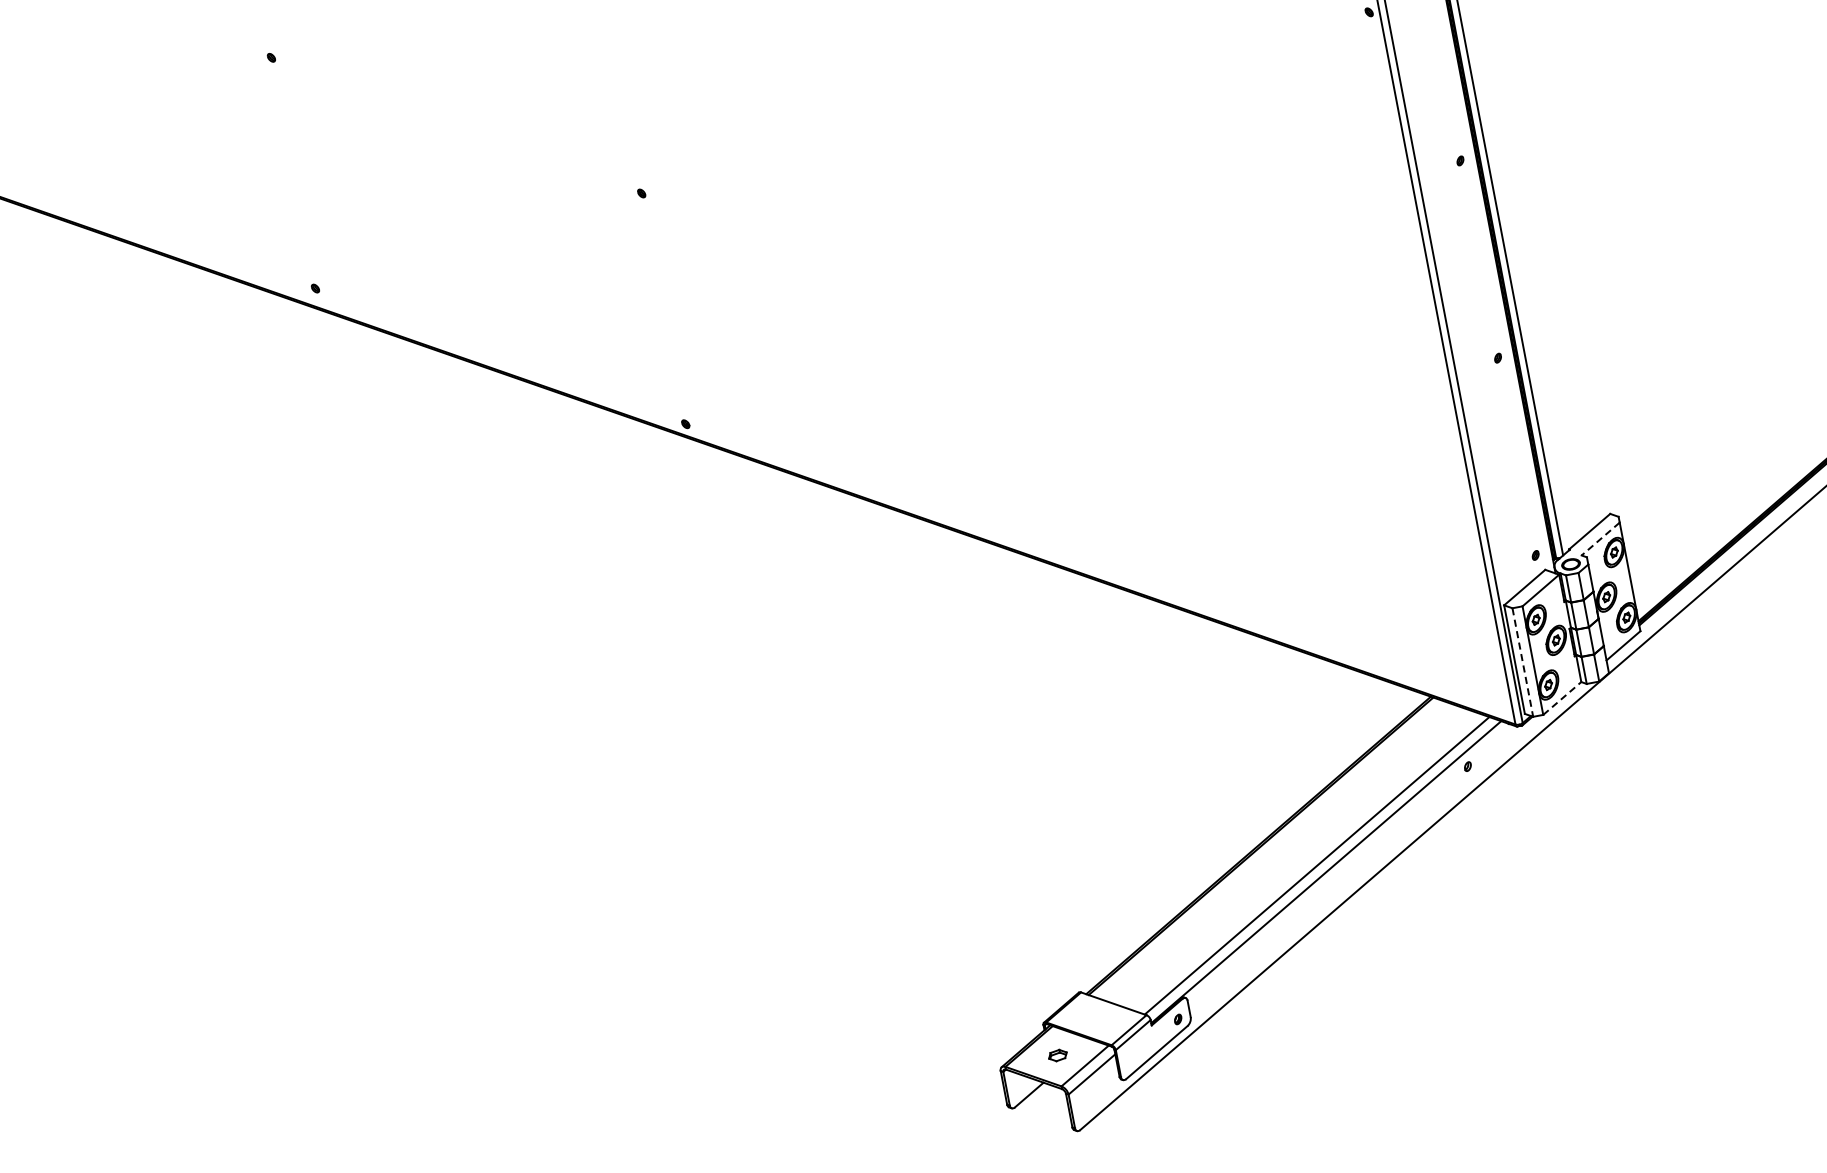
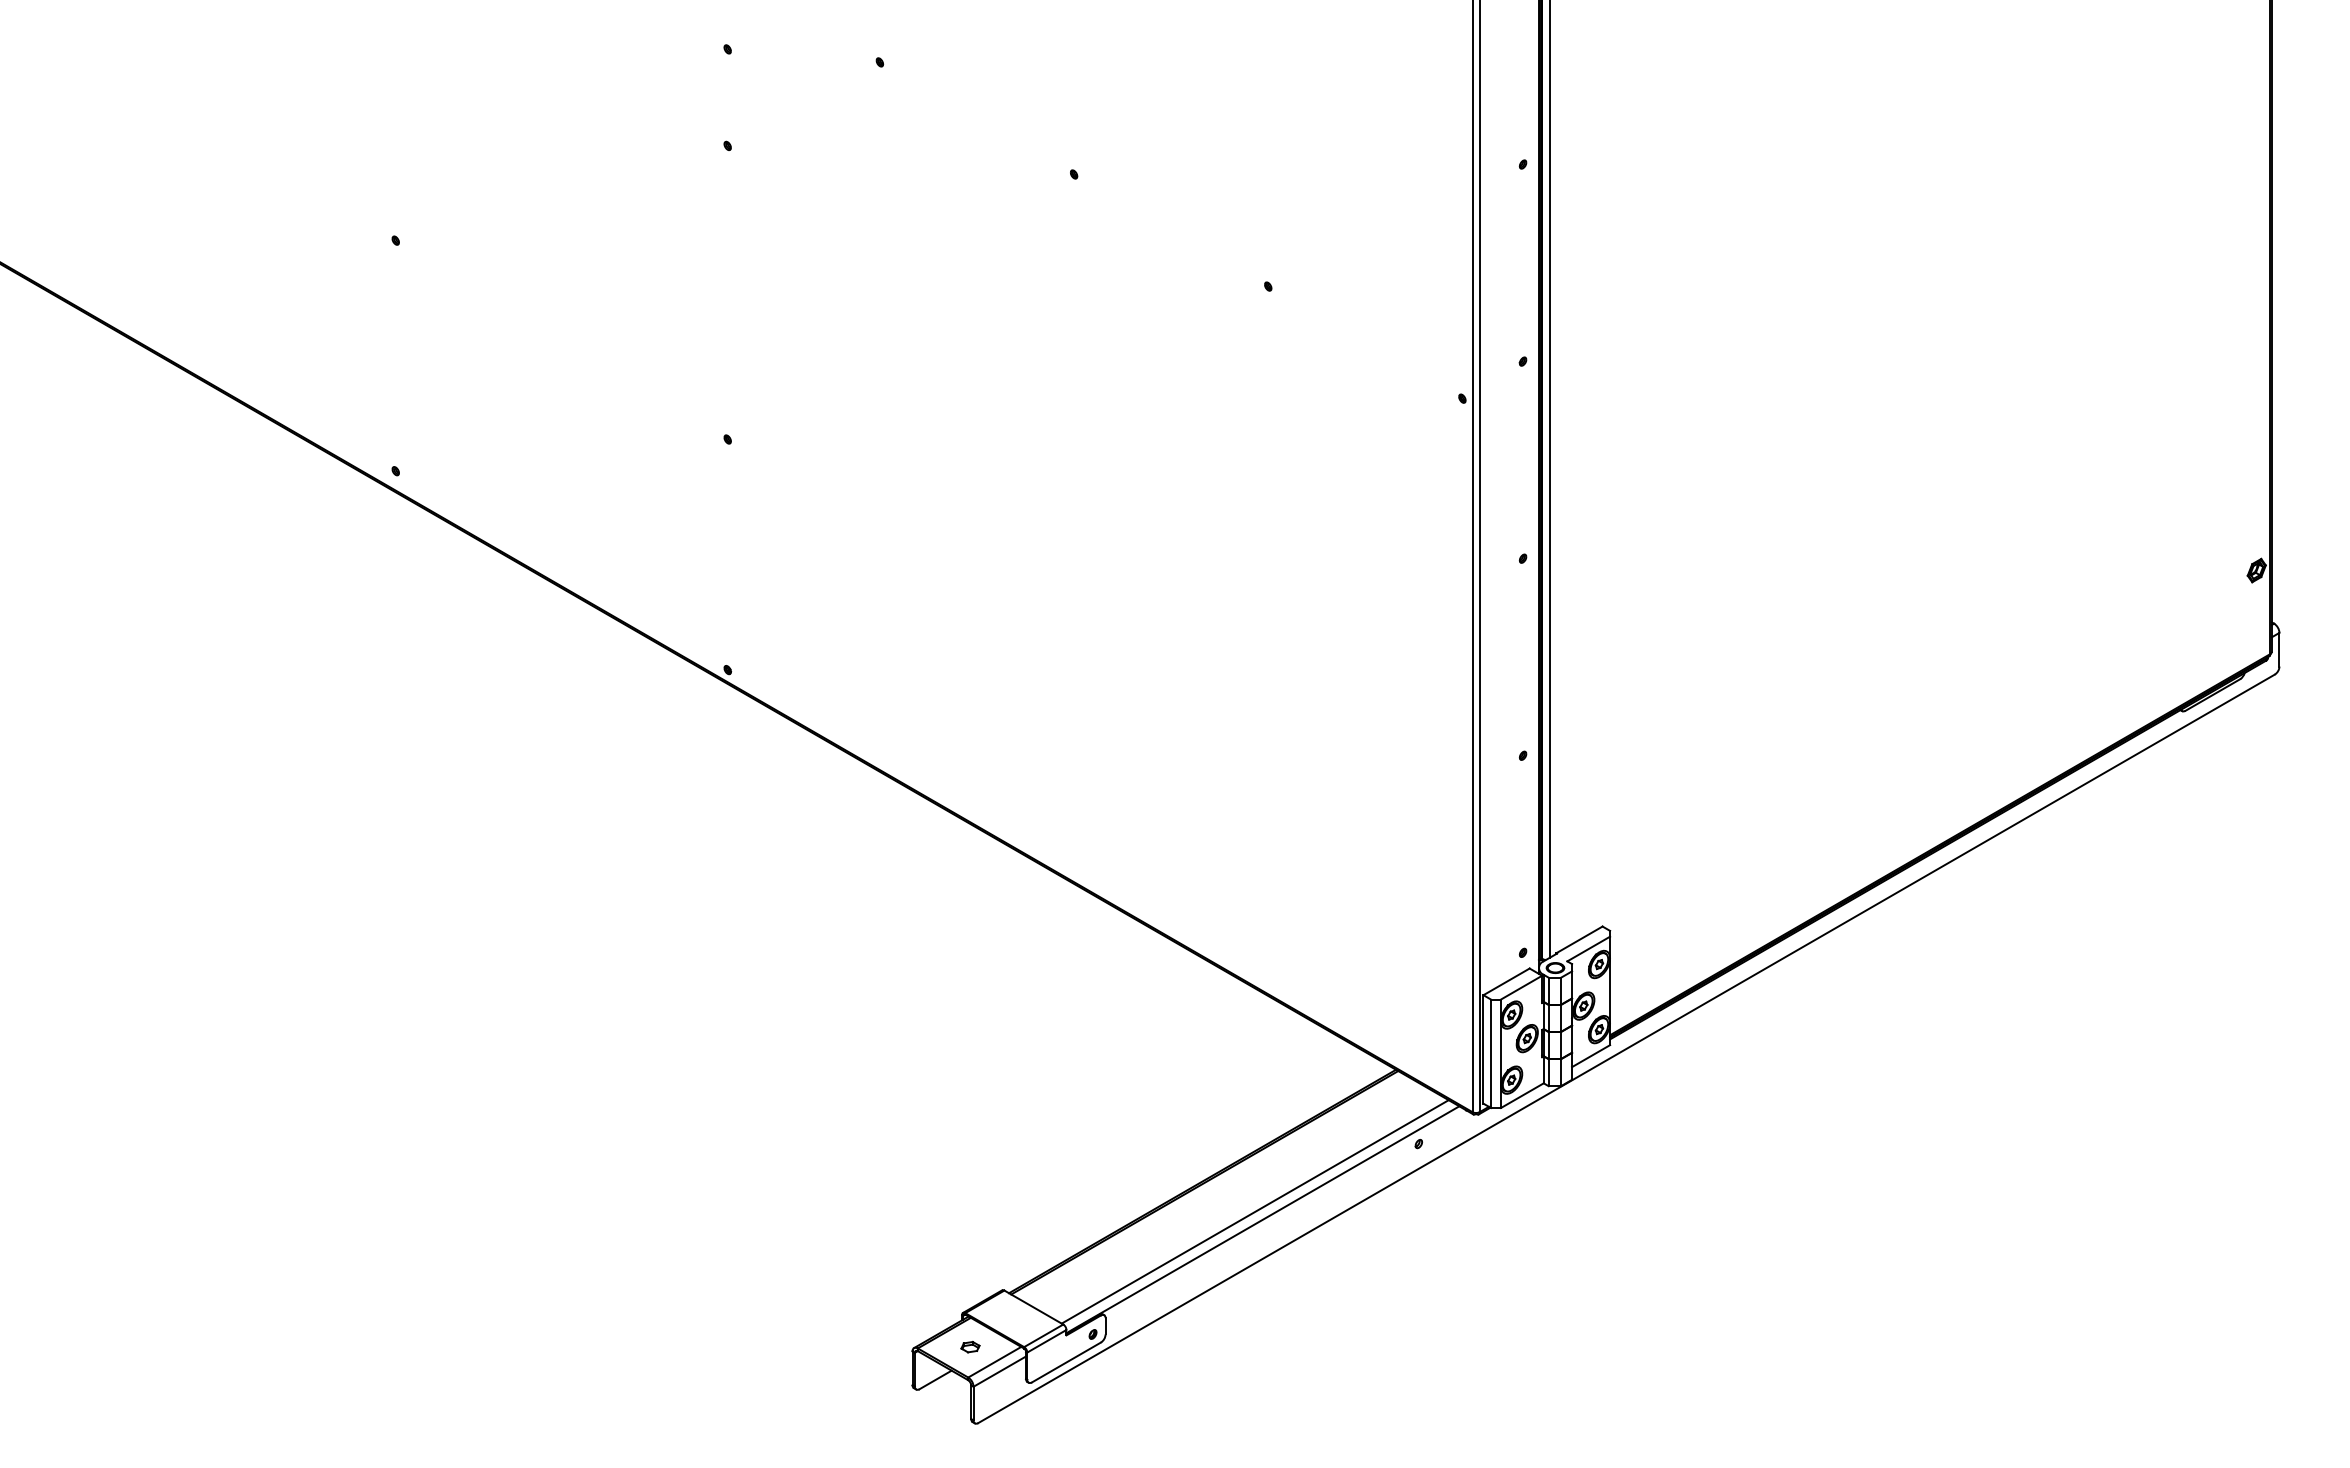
line: (1600, 539) -> (1588, 949), dashed -> solid
line: (1522, 663) -> (1490, 1054), dashed -> solid
line: (1562, 698) -> (1522, 1095), dashed -> solid

